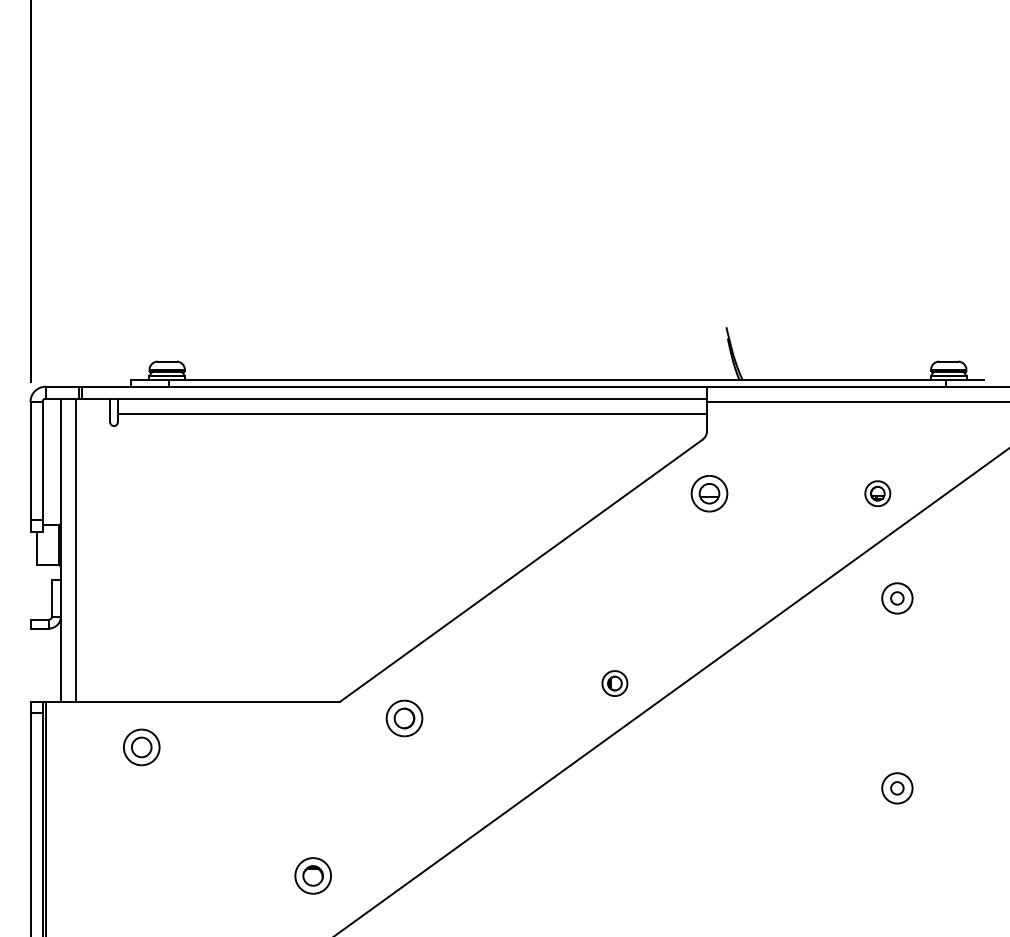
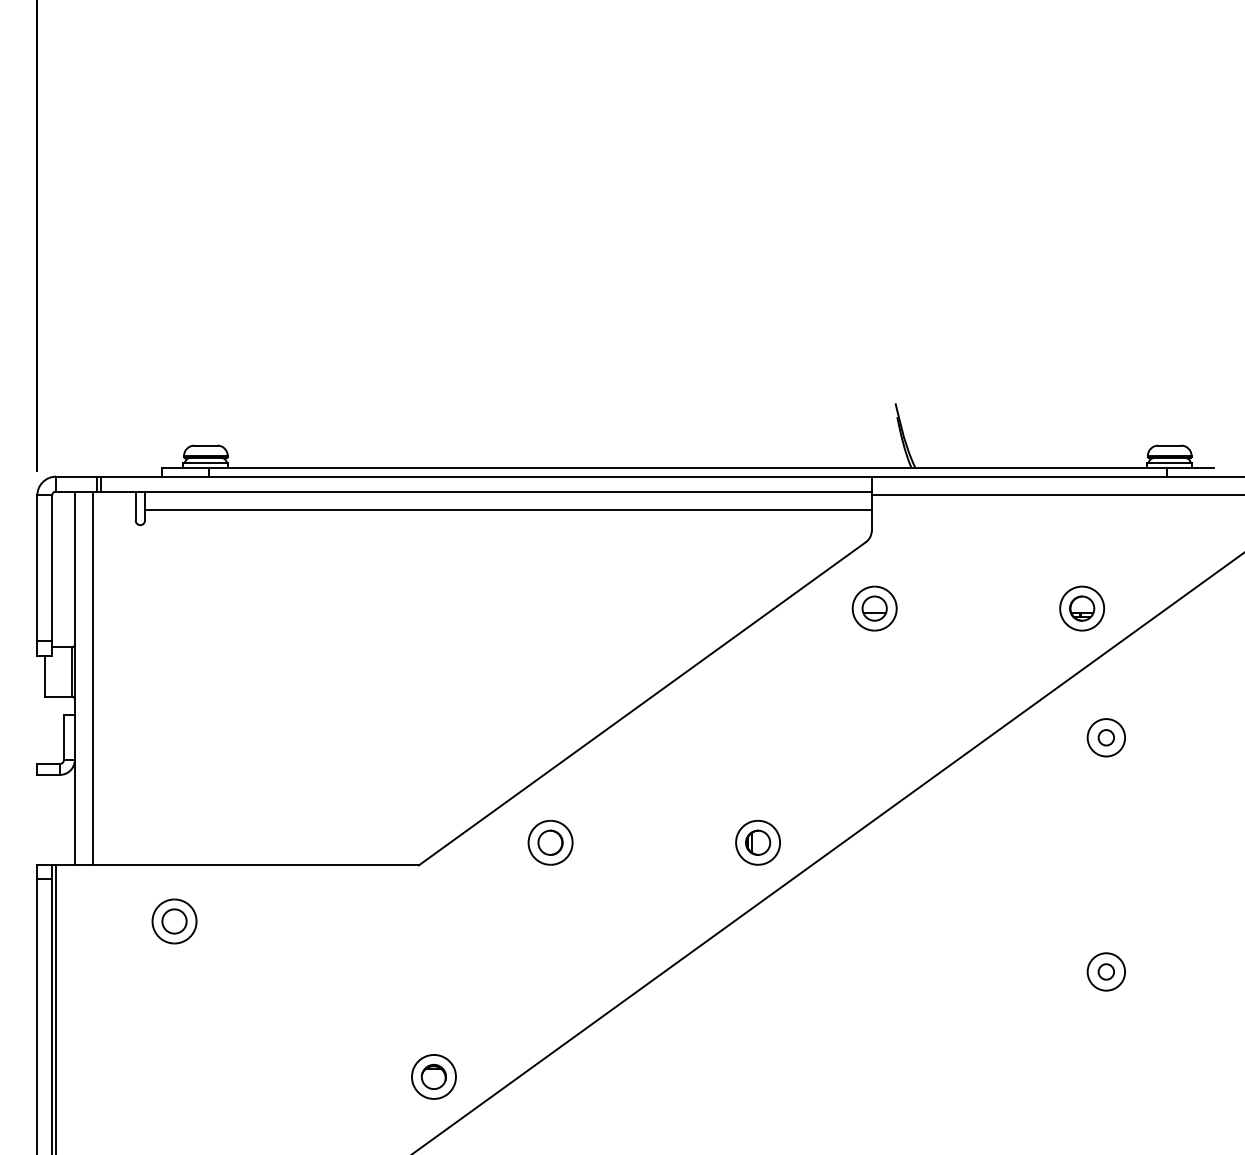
part: (878, 493) -> (1082, 608), size x1.43
part: (614, 683) -> (757, 842), size x1.43
part: (404, 718) -> (550, 842), moved
part: (312, 875) -> (433, 1076), moved

